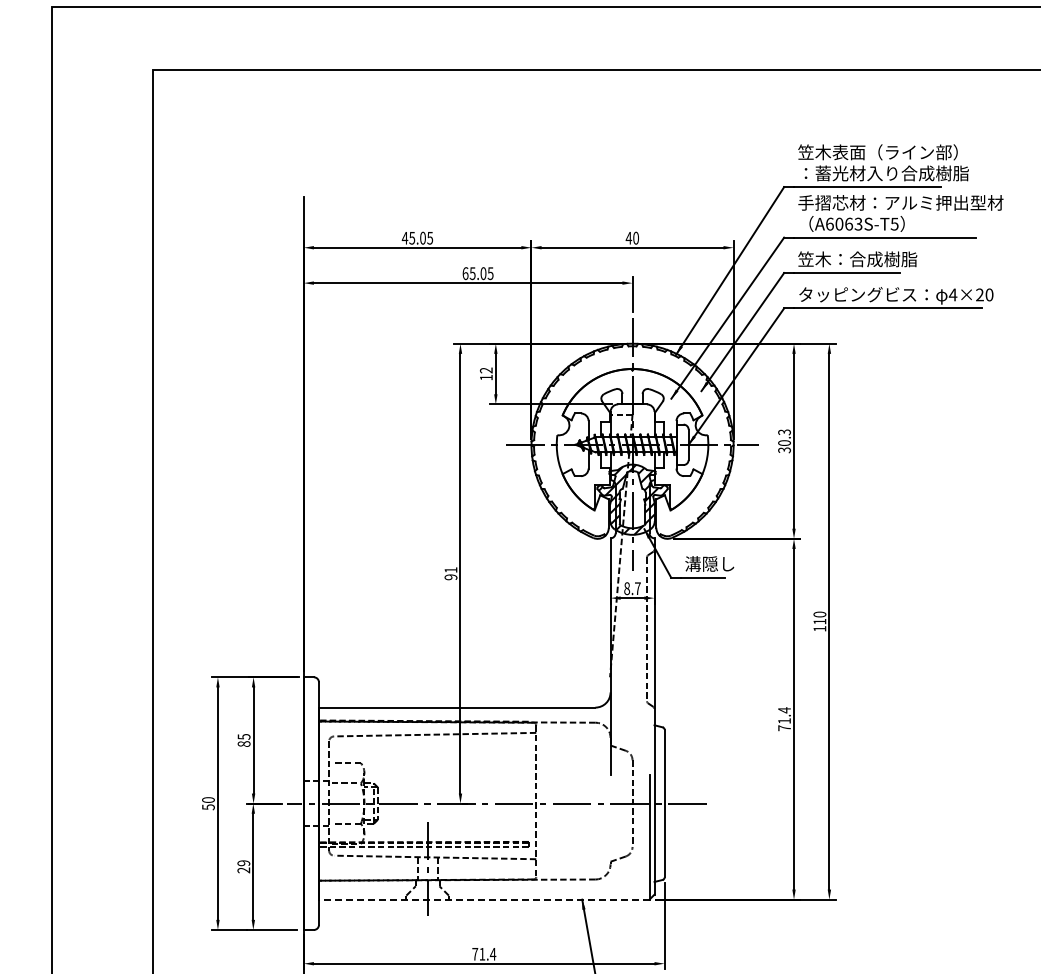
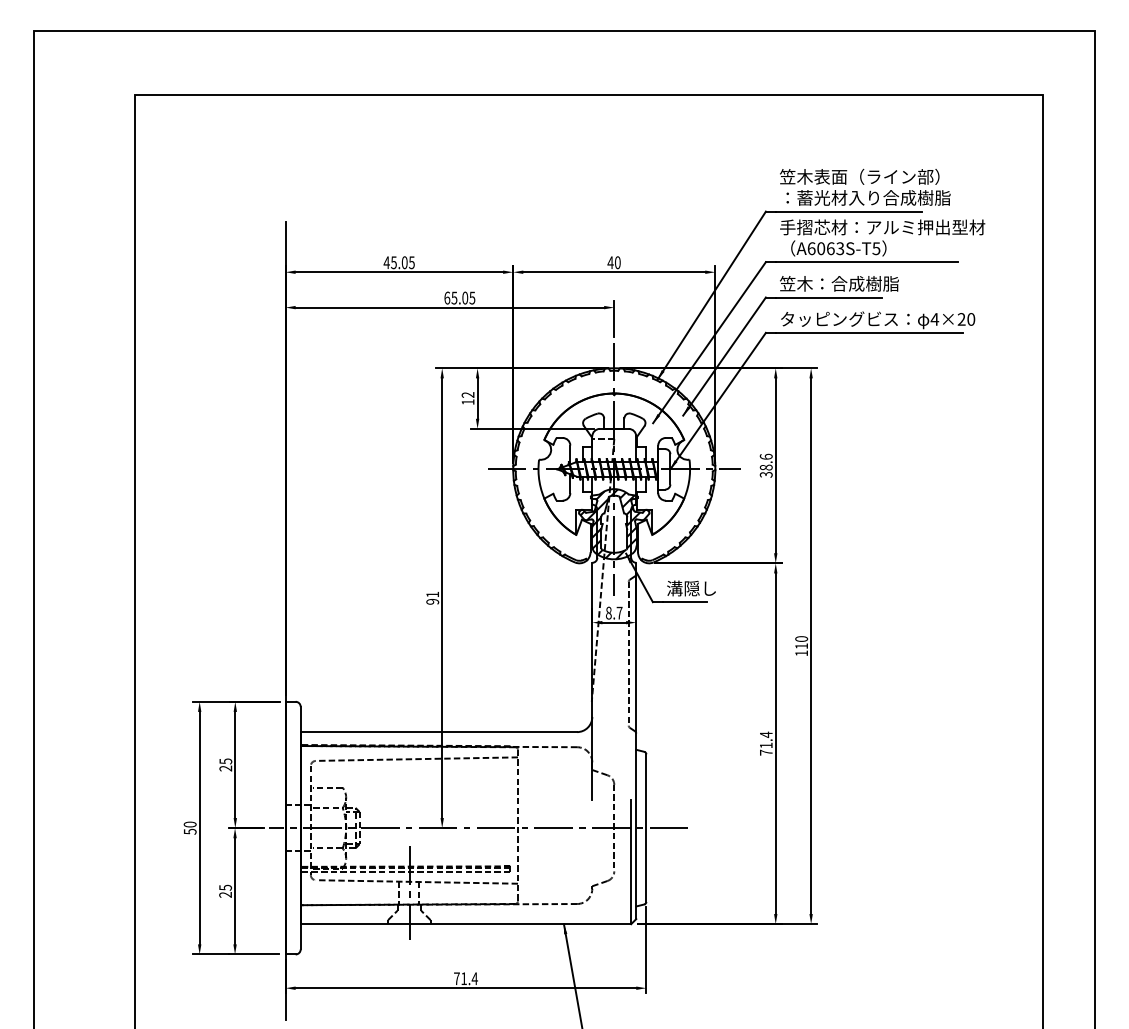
text: (783, 437) -> (765, 461), 30.3 -> 38.6
text: (243, 744) -> (225, 768), 85 -> 25
text: (243, 863) -> (225, 887), 29 -> 25
line: (483, 900) -> (465, 924), dashed -> solid

